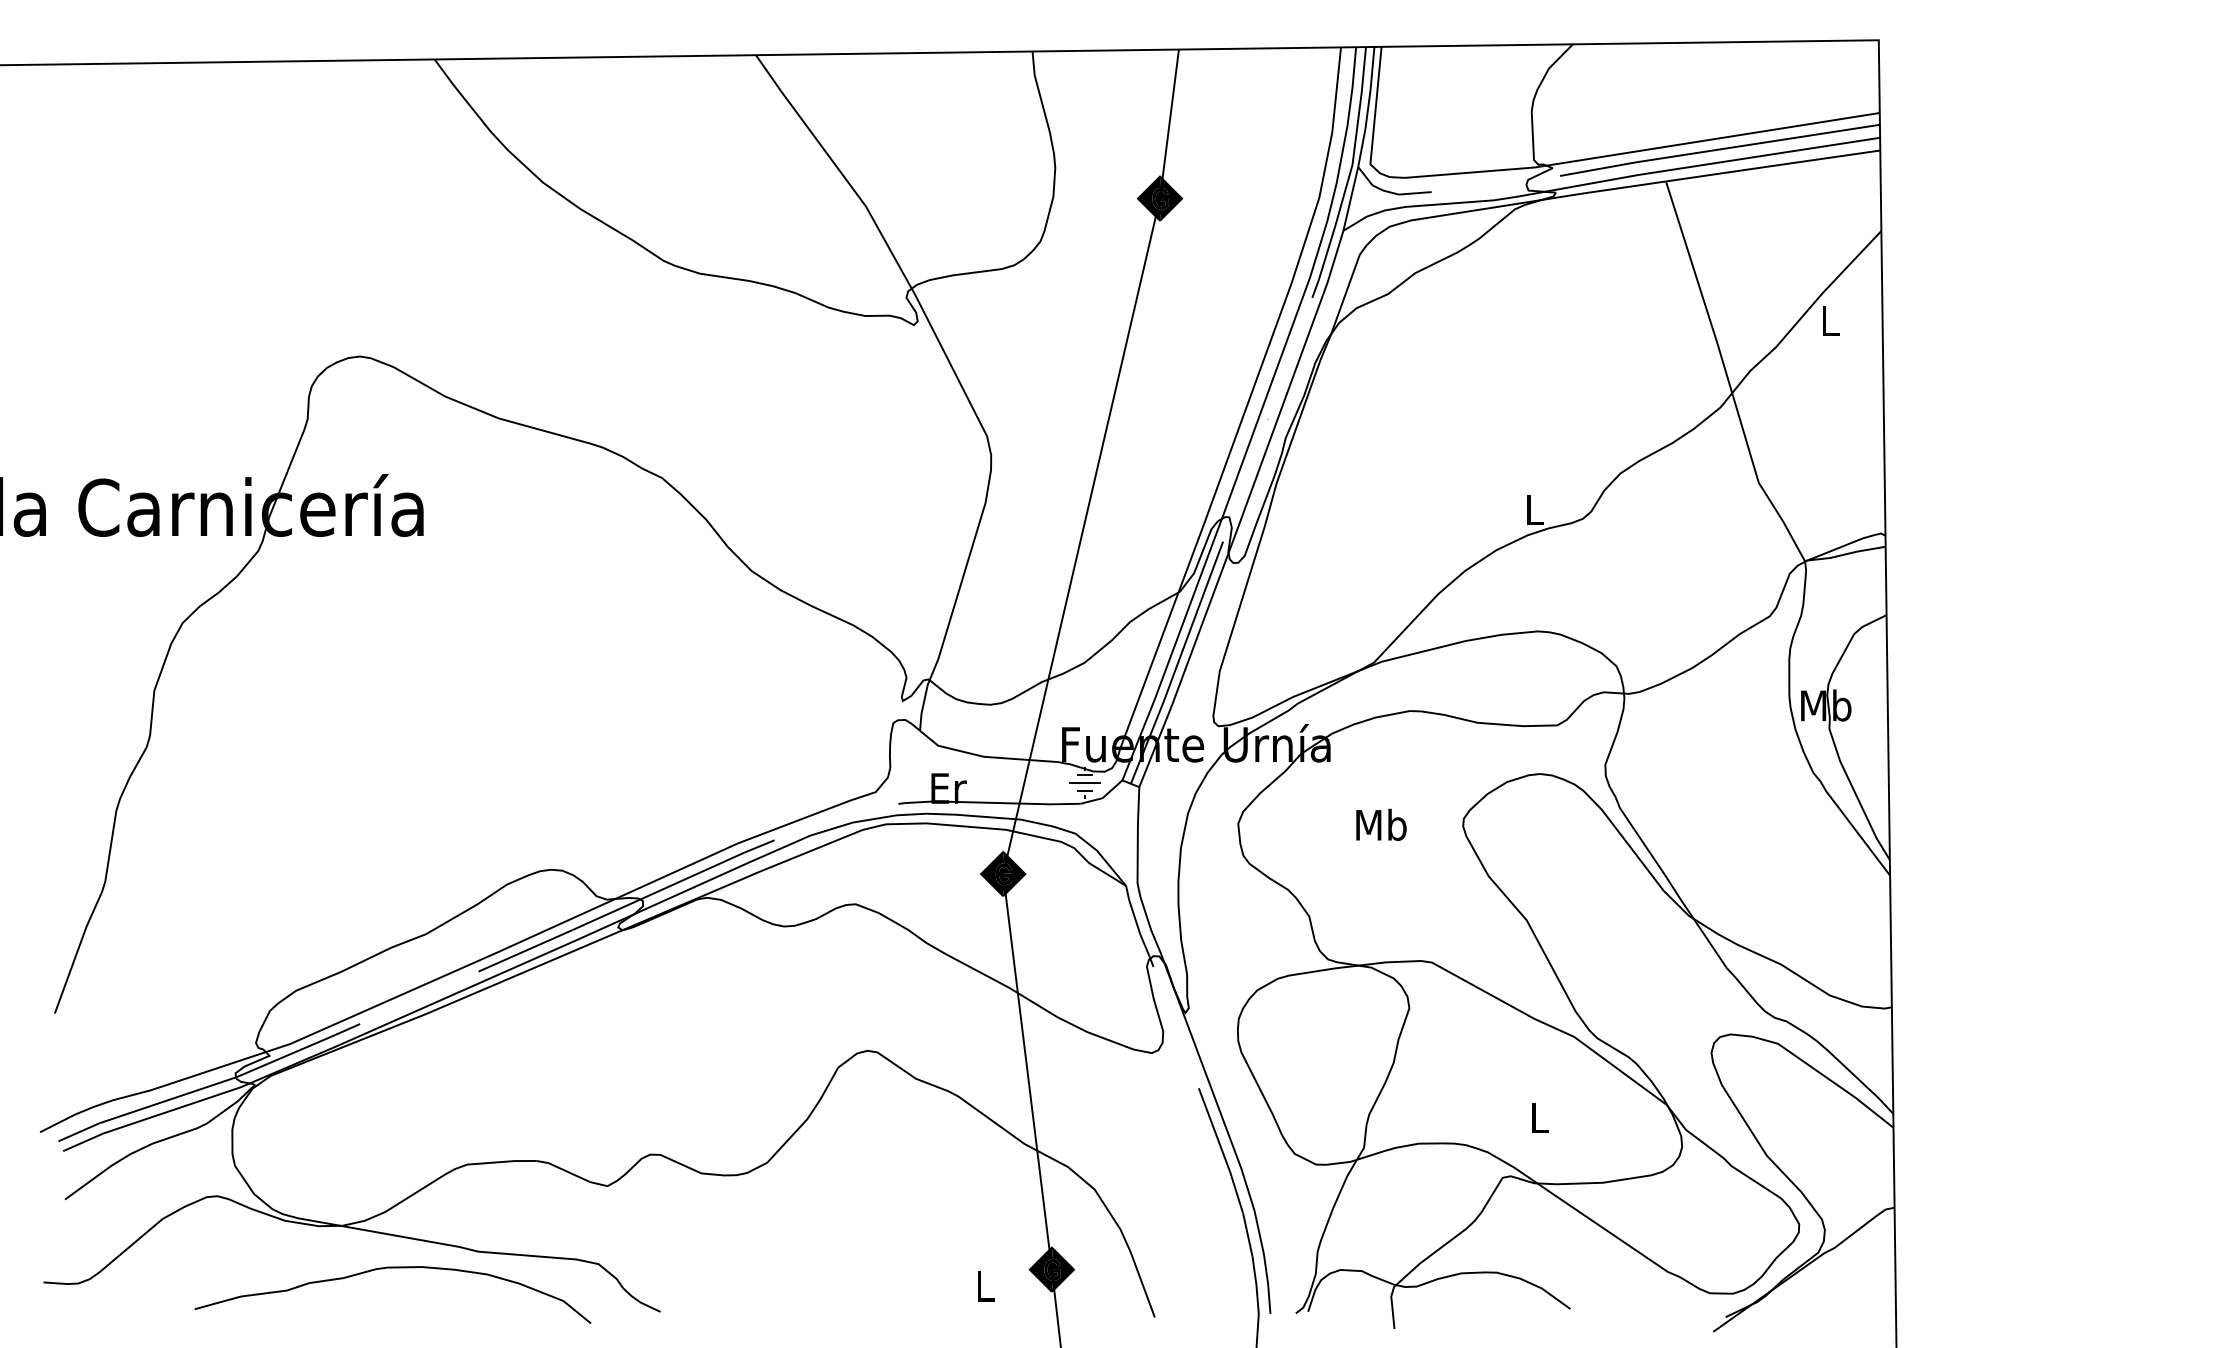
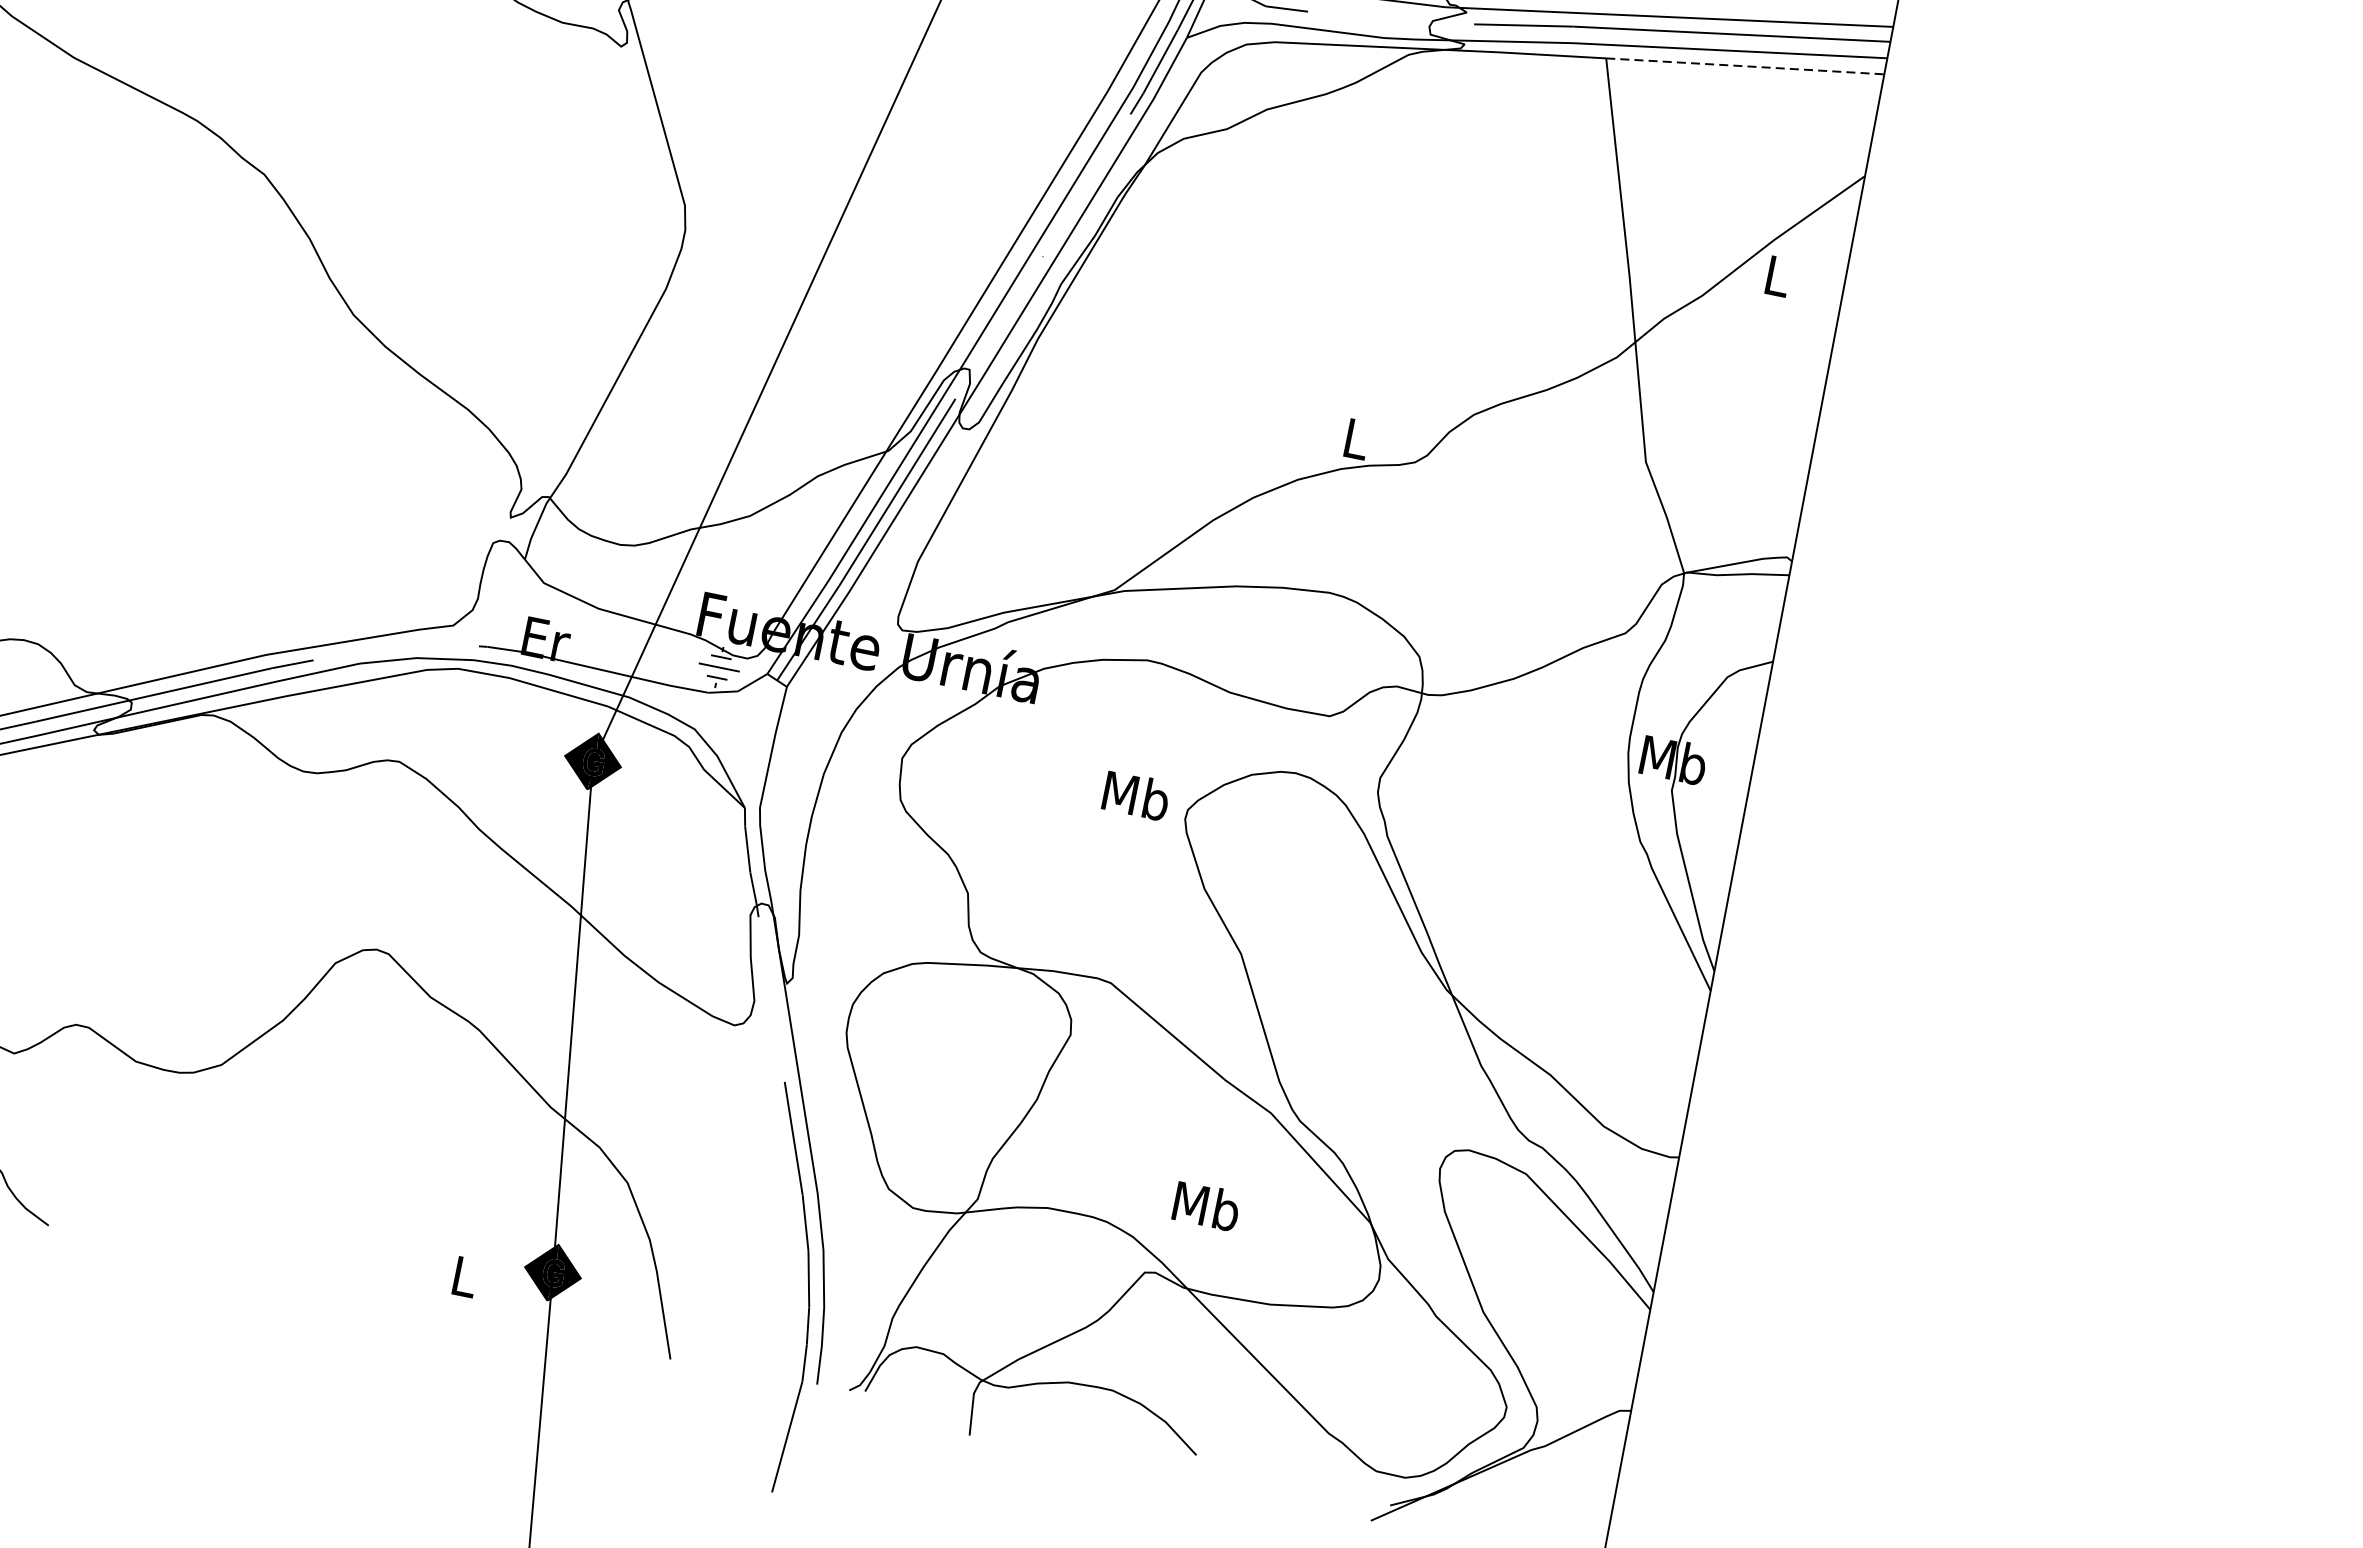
line: (1772, 166) -> (1744, 66), solid -> dashed
text: (1381, 824) -> (1136, 795), moved
text: (1539, 1117) -> (1206, 1205), L -> Mb

